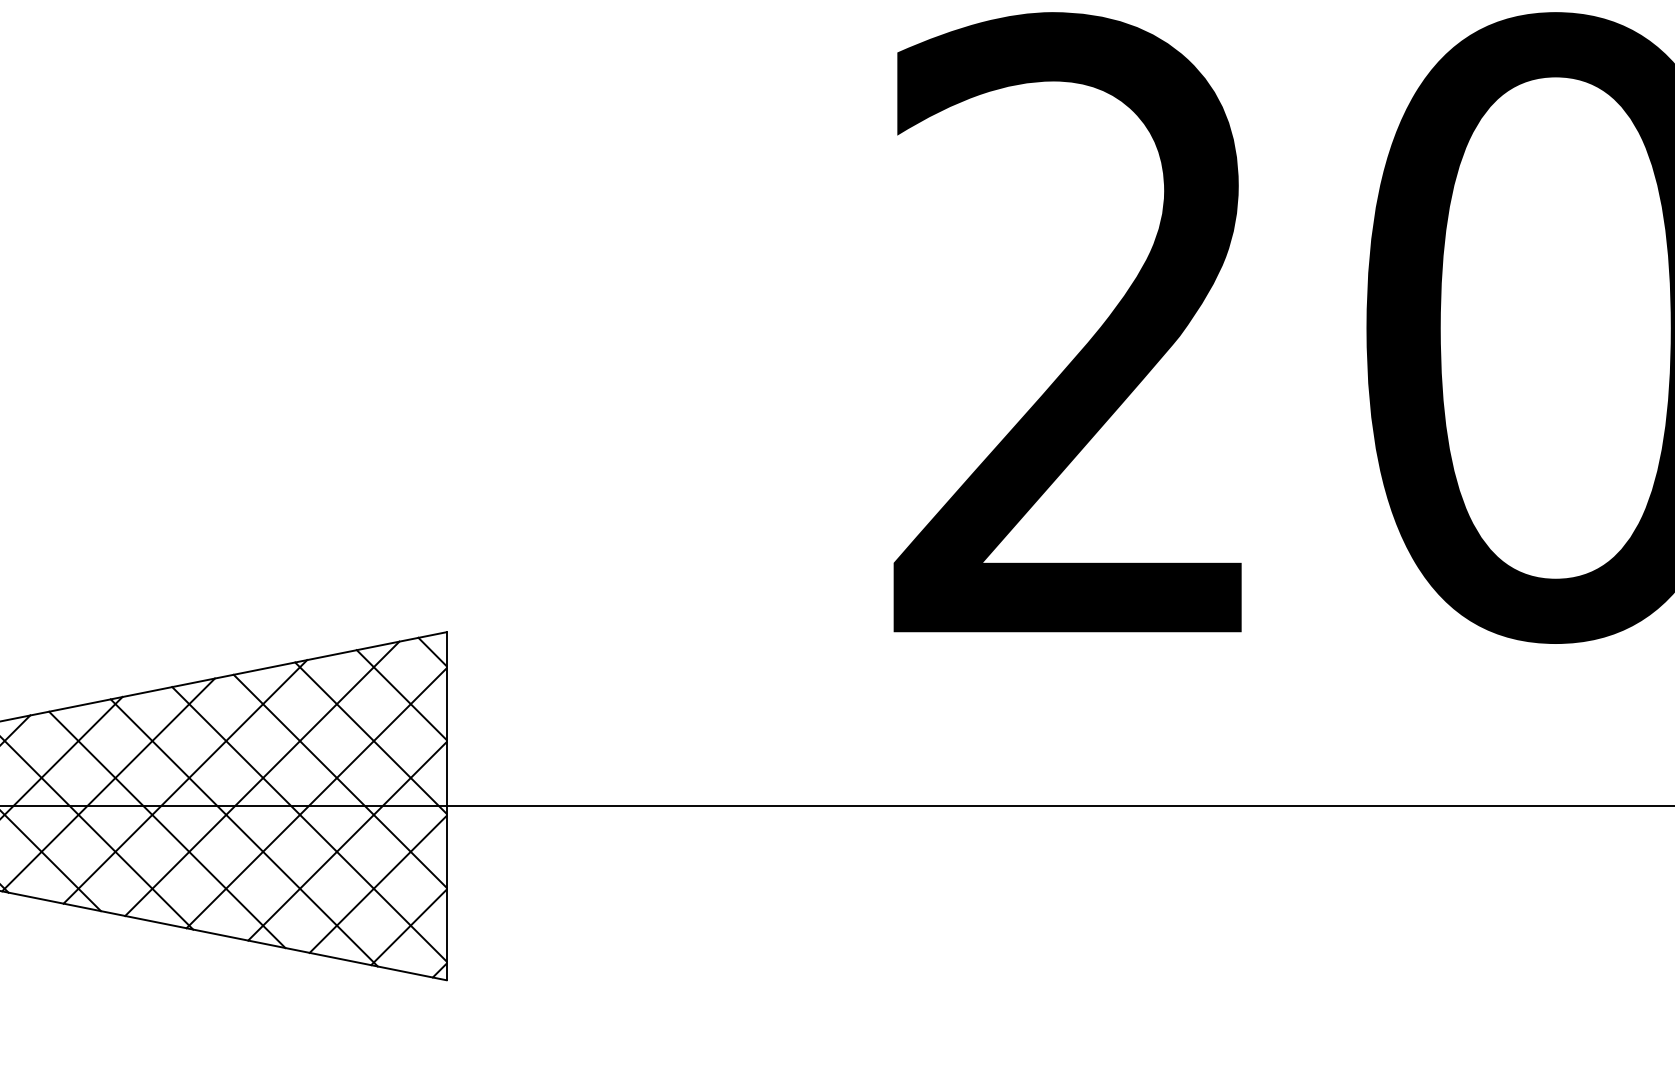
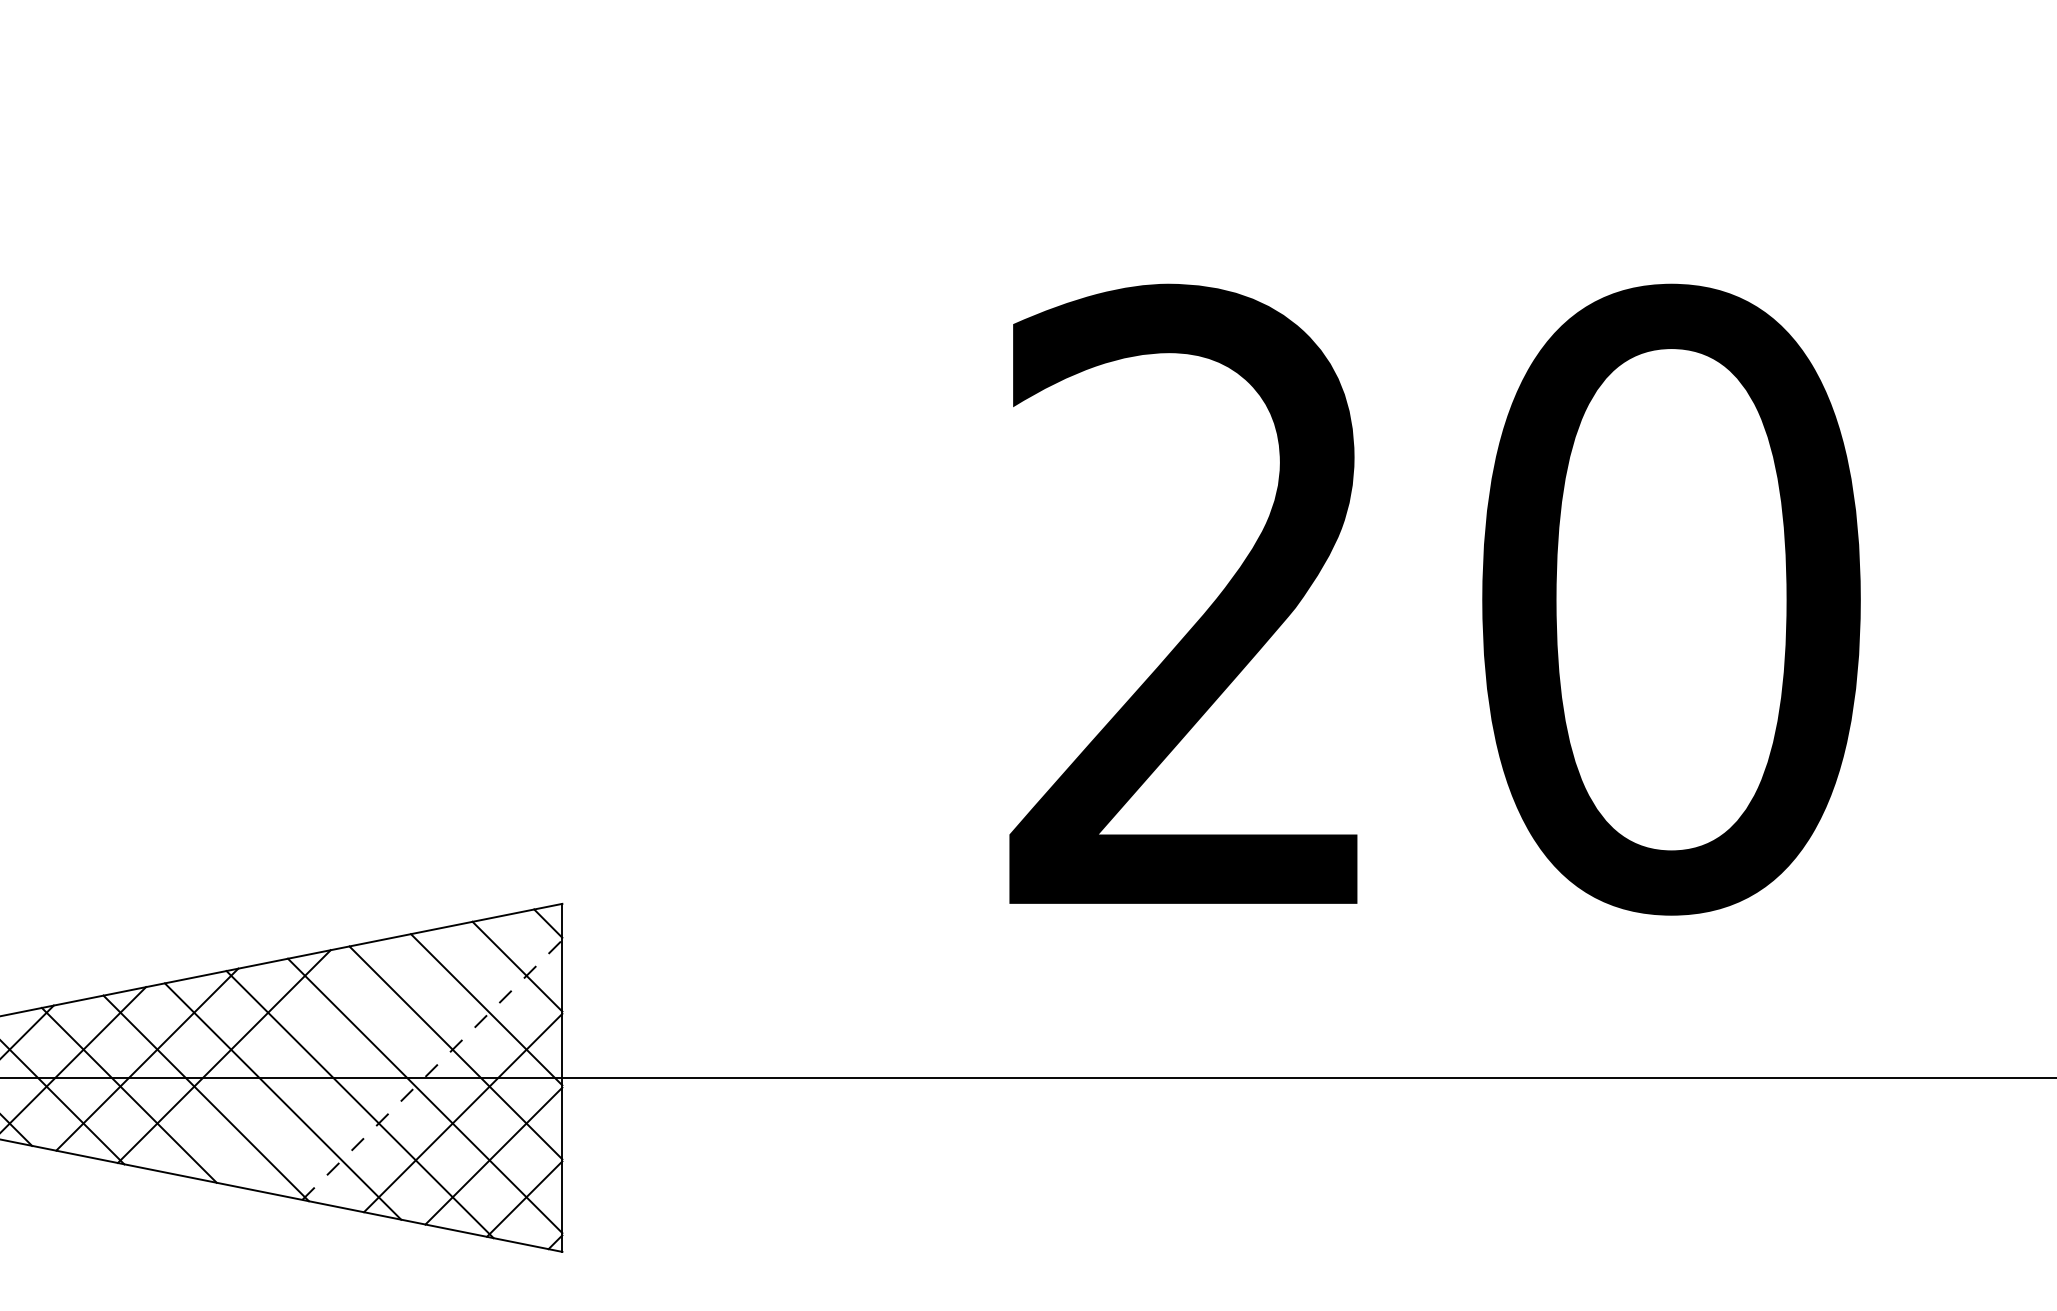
line: (261, 778) -> (377, 1050), removed
line: (184, 781) -> (300, 1053), removed
line: (316, 797) -> (432, 1069), solid -> dashed

